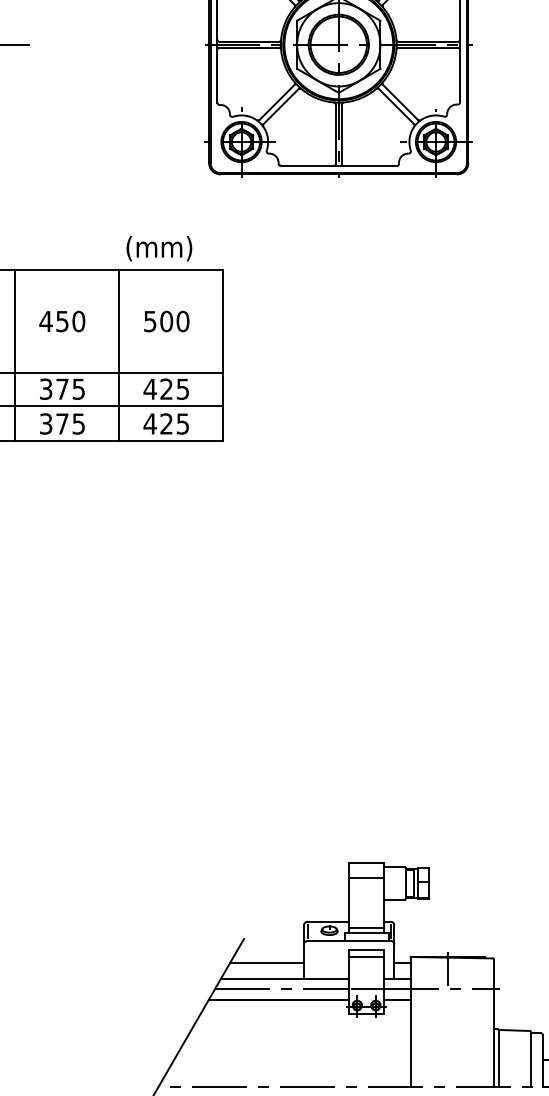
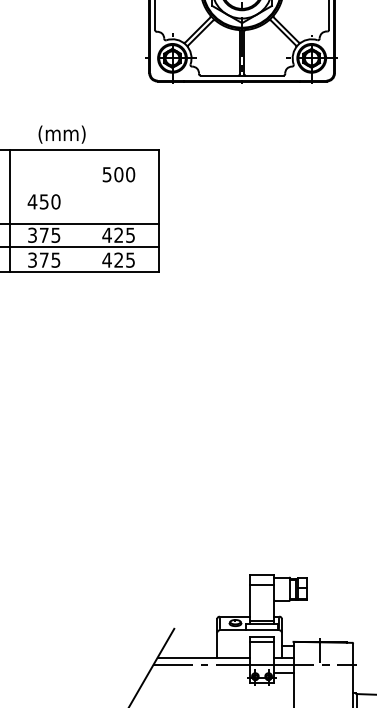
text: (159, 248) -> (62, 134), moved
text: (62, 321) -> (44, 201), moved
text: (166, 321) -> (118, 174), moved
line: (119, 355) -> (85, 211), removed
line: (267, 962) -> (191, 645), removed
line: (278, 999) -> (198, 672), removed

